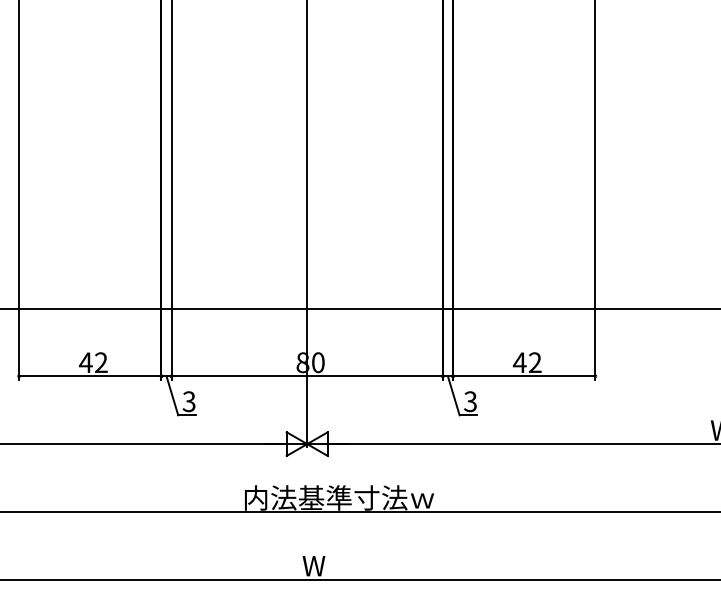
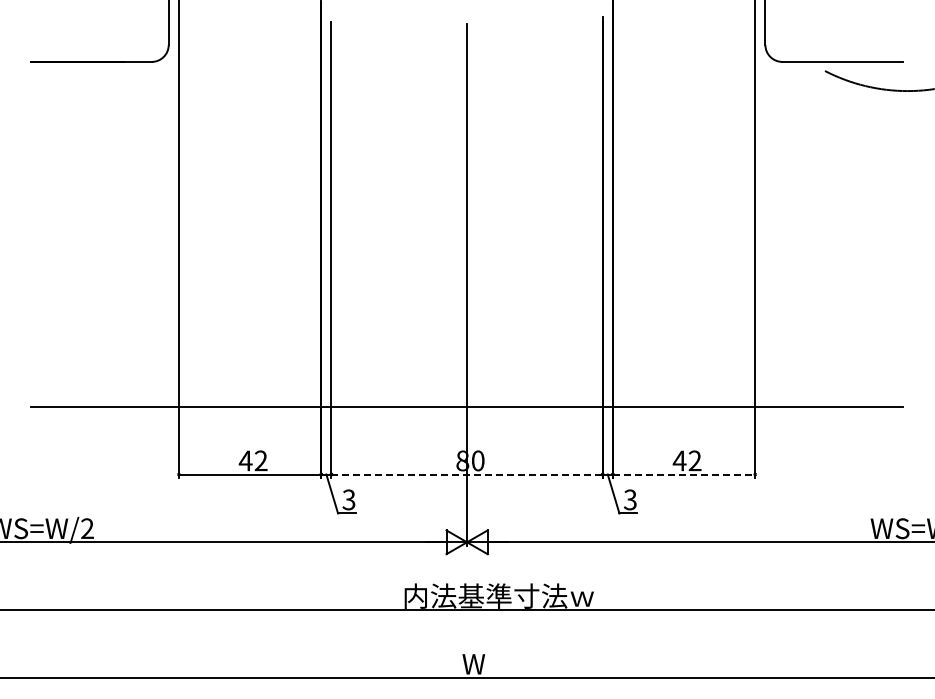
line: (307, 376) -> (467, 474), solid -> dashed
line: (524, 376) -> (684, 474), solid -> dashed

